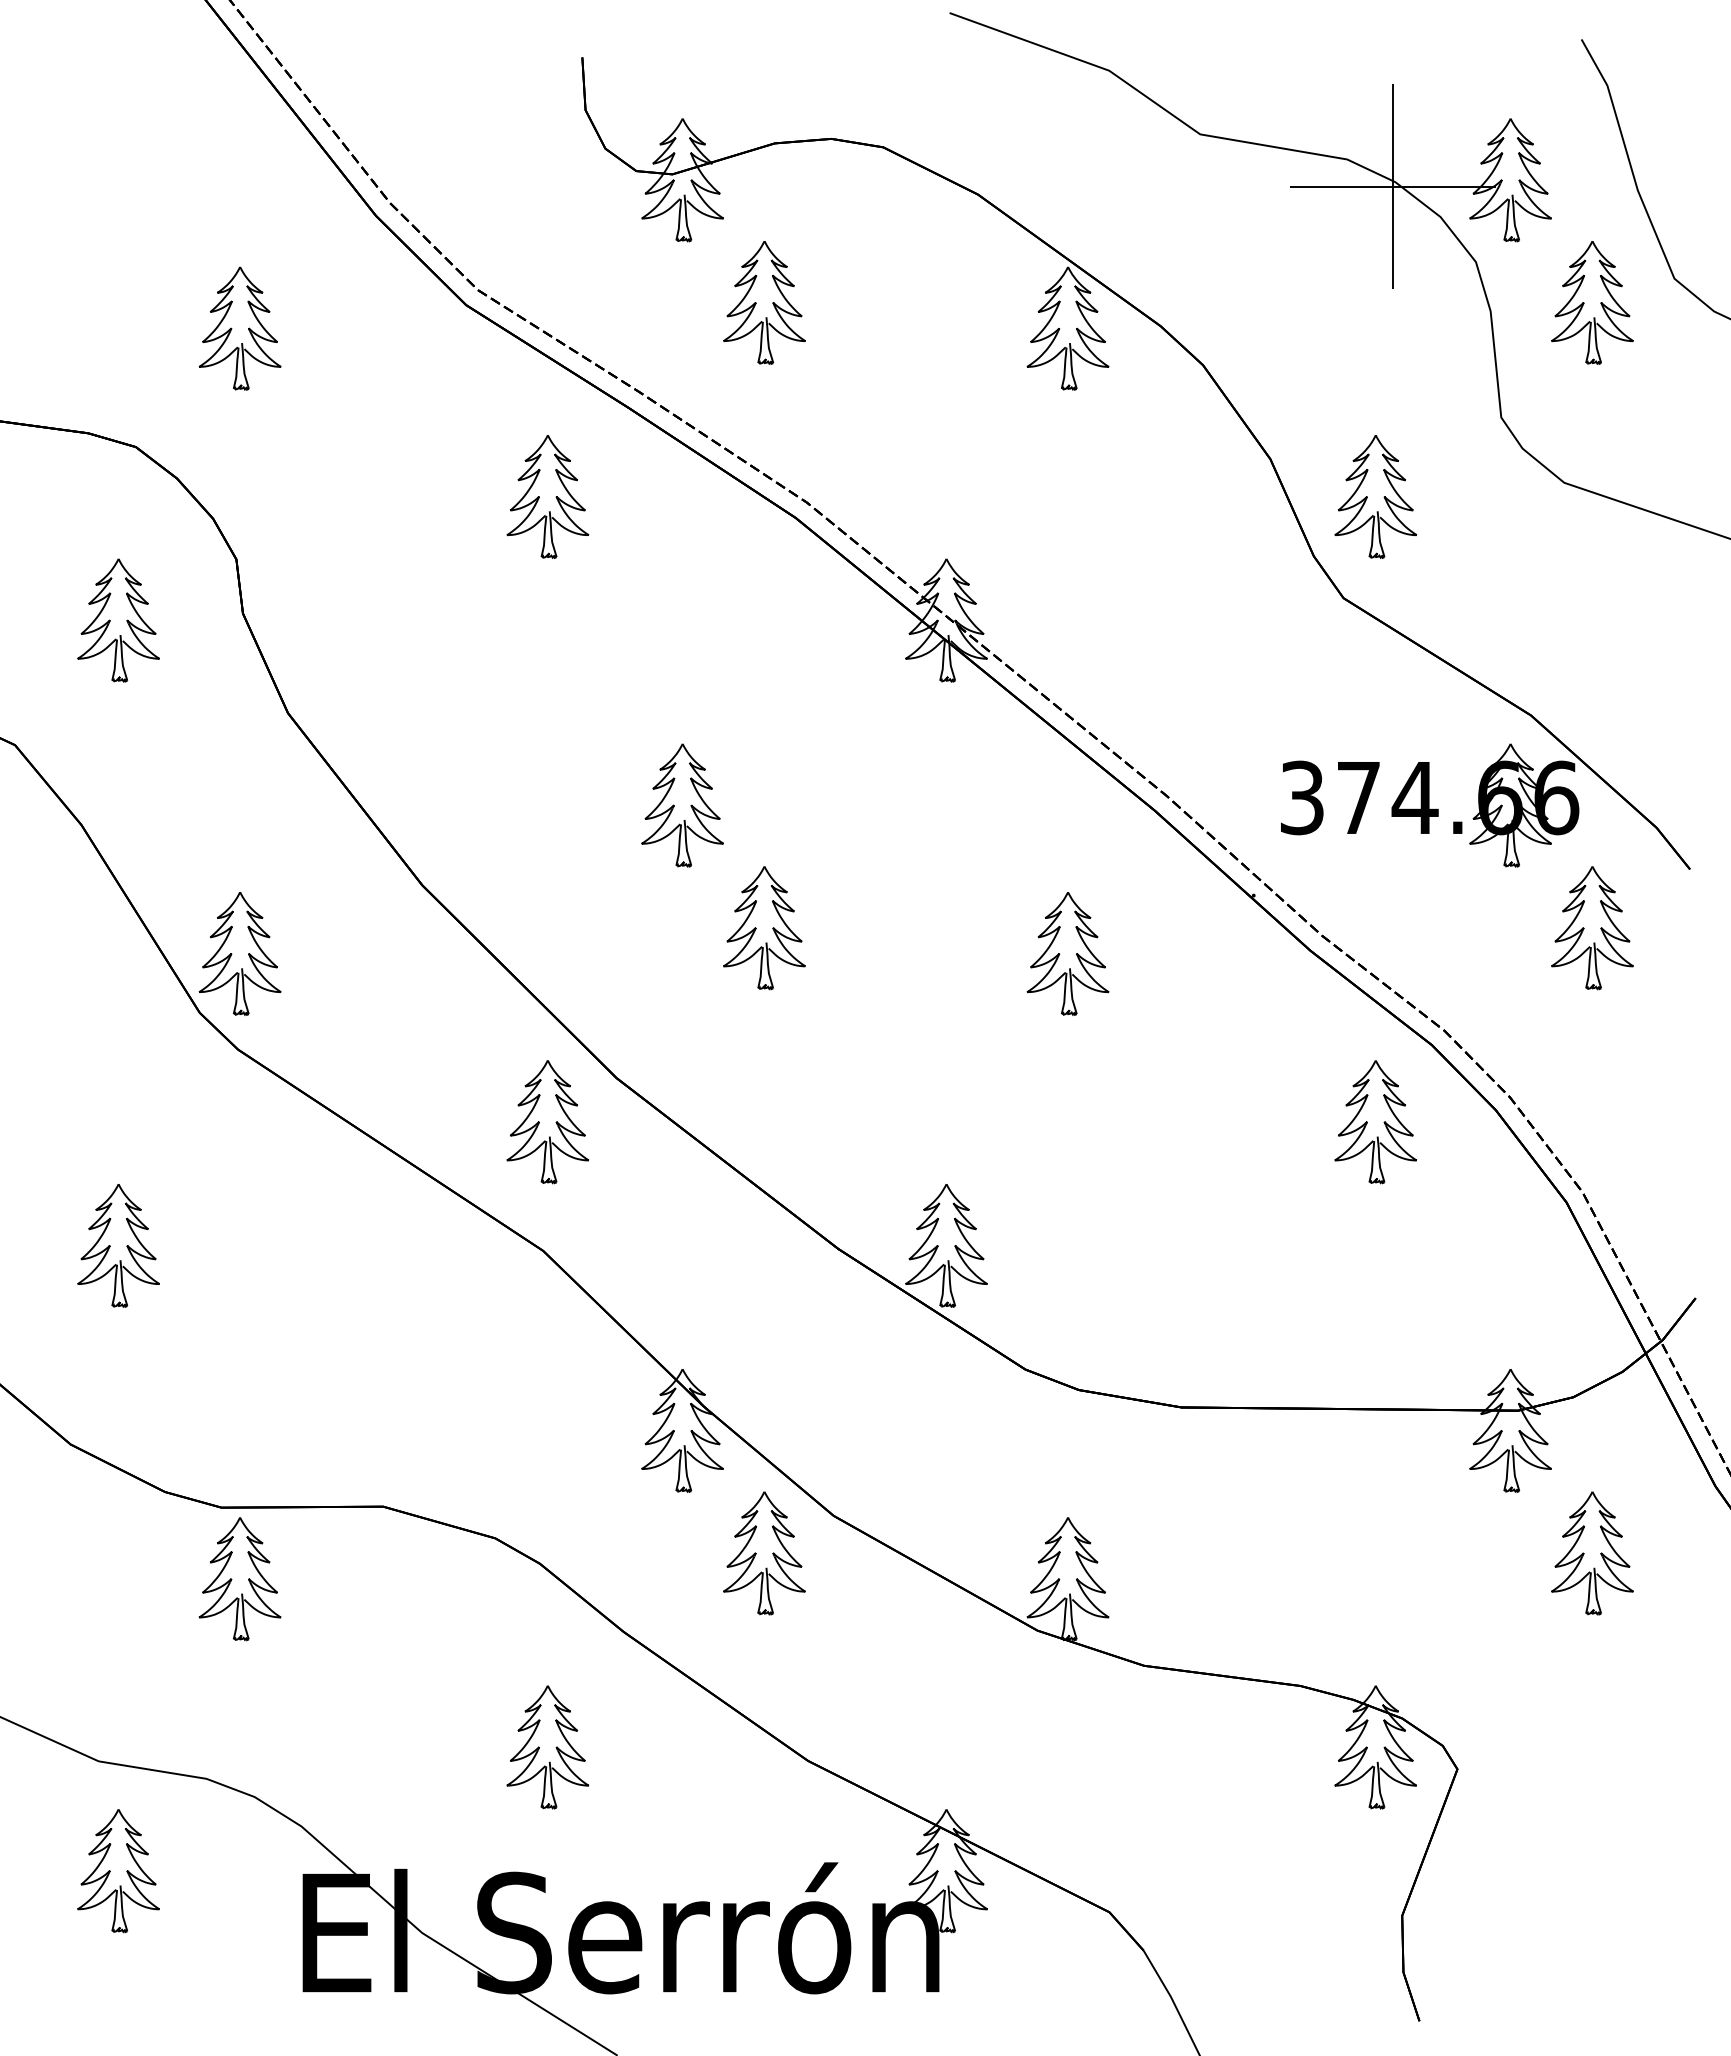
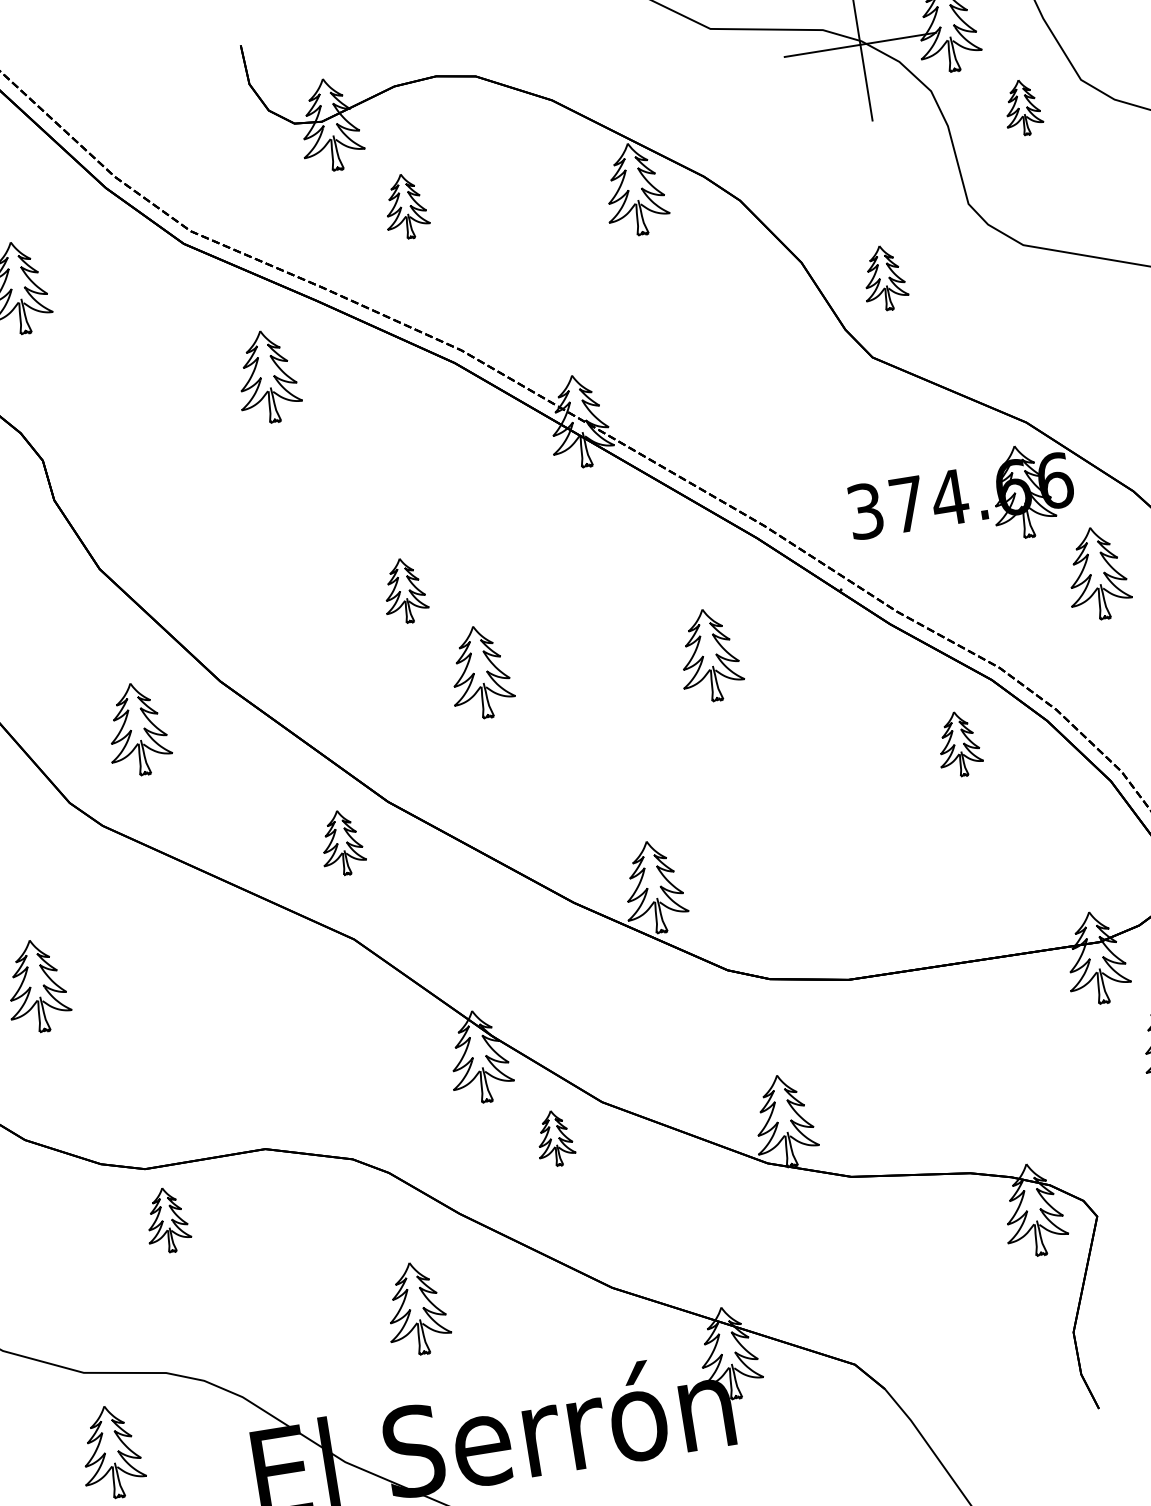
part: (764, 302) -> (405, 206), size x0.7
part: (1592, 302) -> (1022, 107), size x0.6
part: (1375, 496) -> (884, 277), size x0.7
part: (682, 805) -> (404, 590), size x0.7
part: (239, 953) -> (137, 729), moved
part: (547, 1122) -> (341, 843), size x0.7
part: (1375, 1122) -> (958, 744), size x0.7
part: (764, 1553) -> (555, 1138), size x0.6
part: (239, 1579) -> (166, 1220), size x0.7

